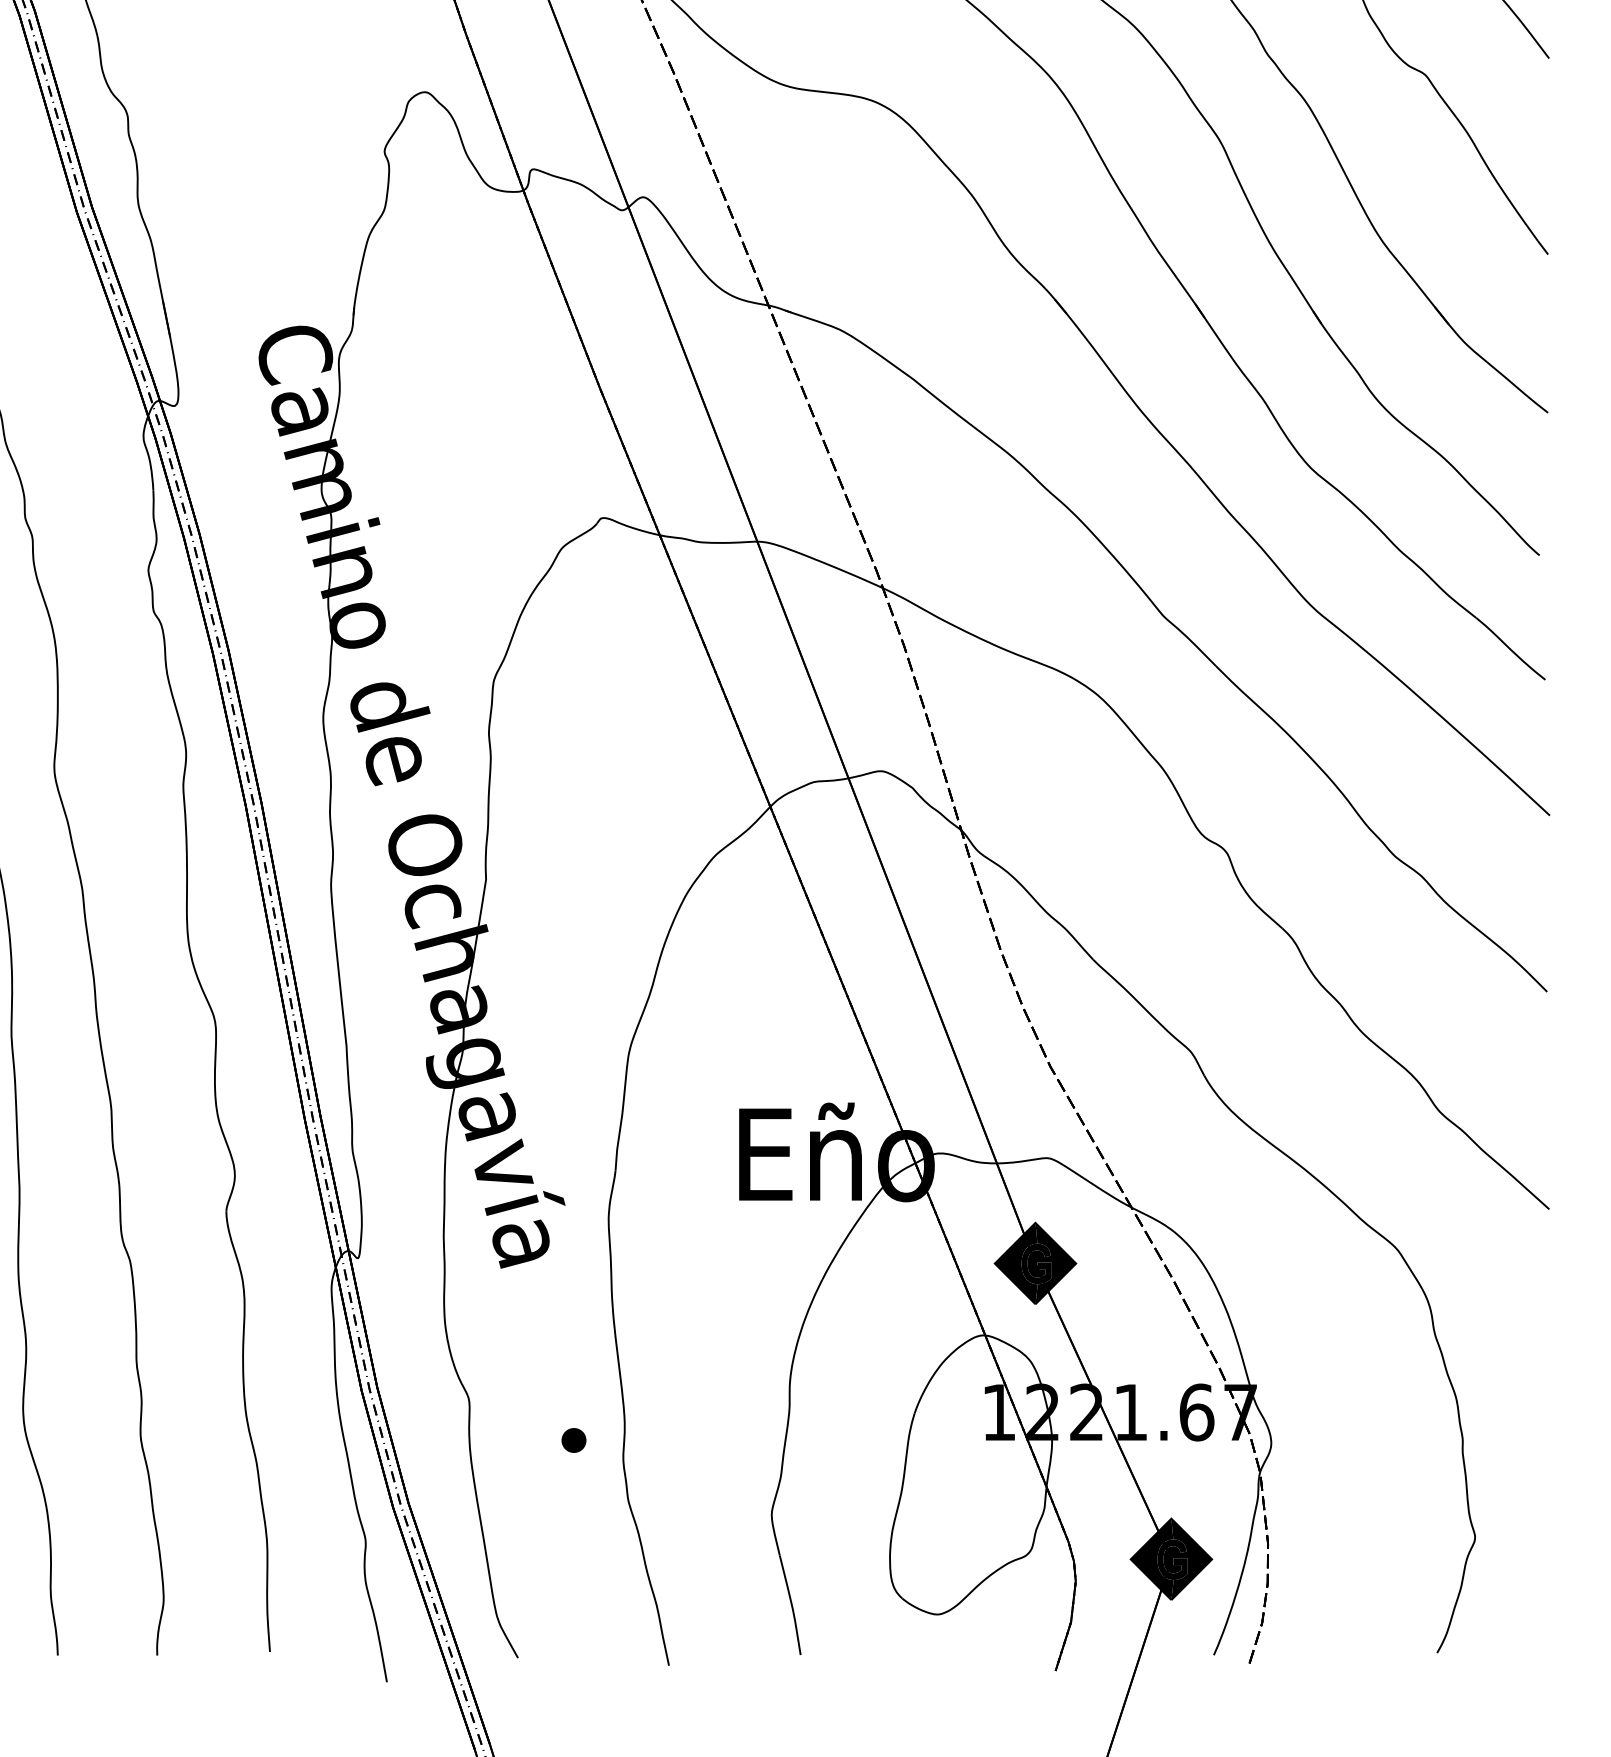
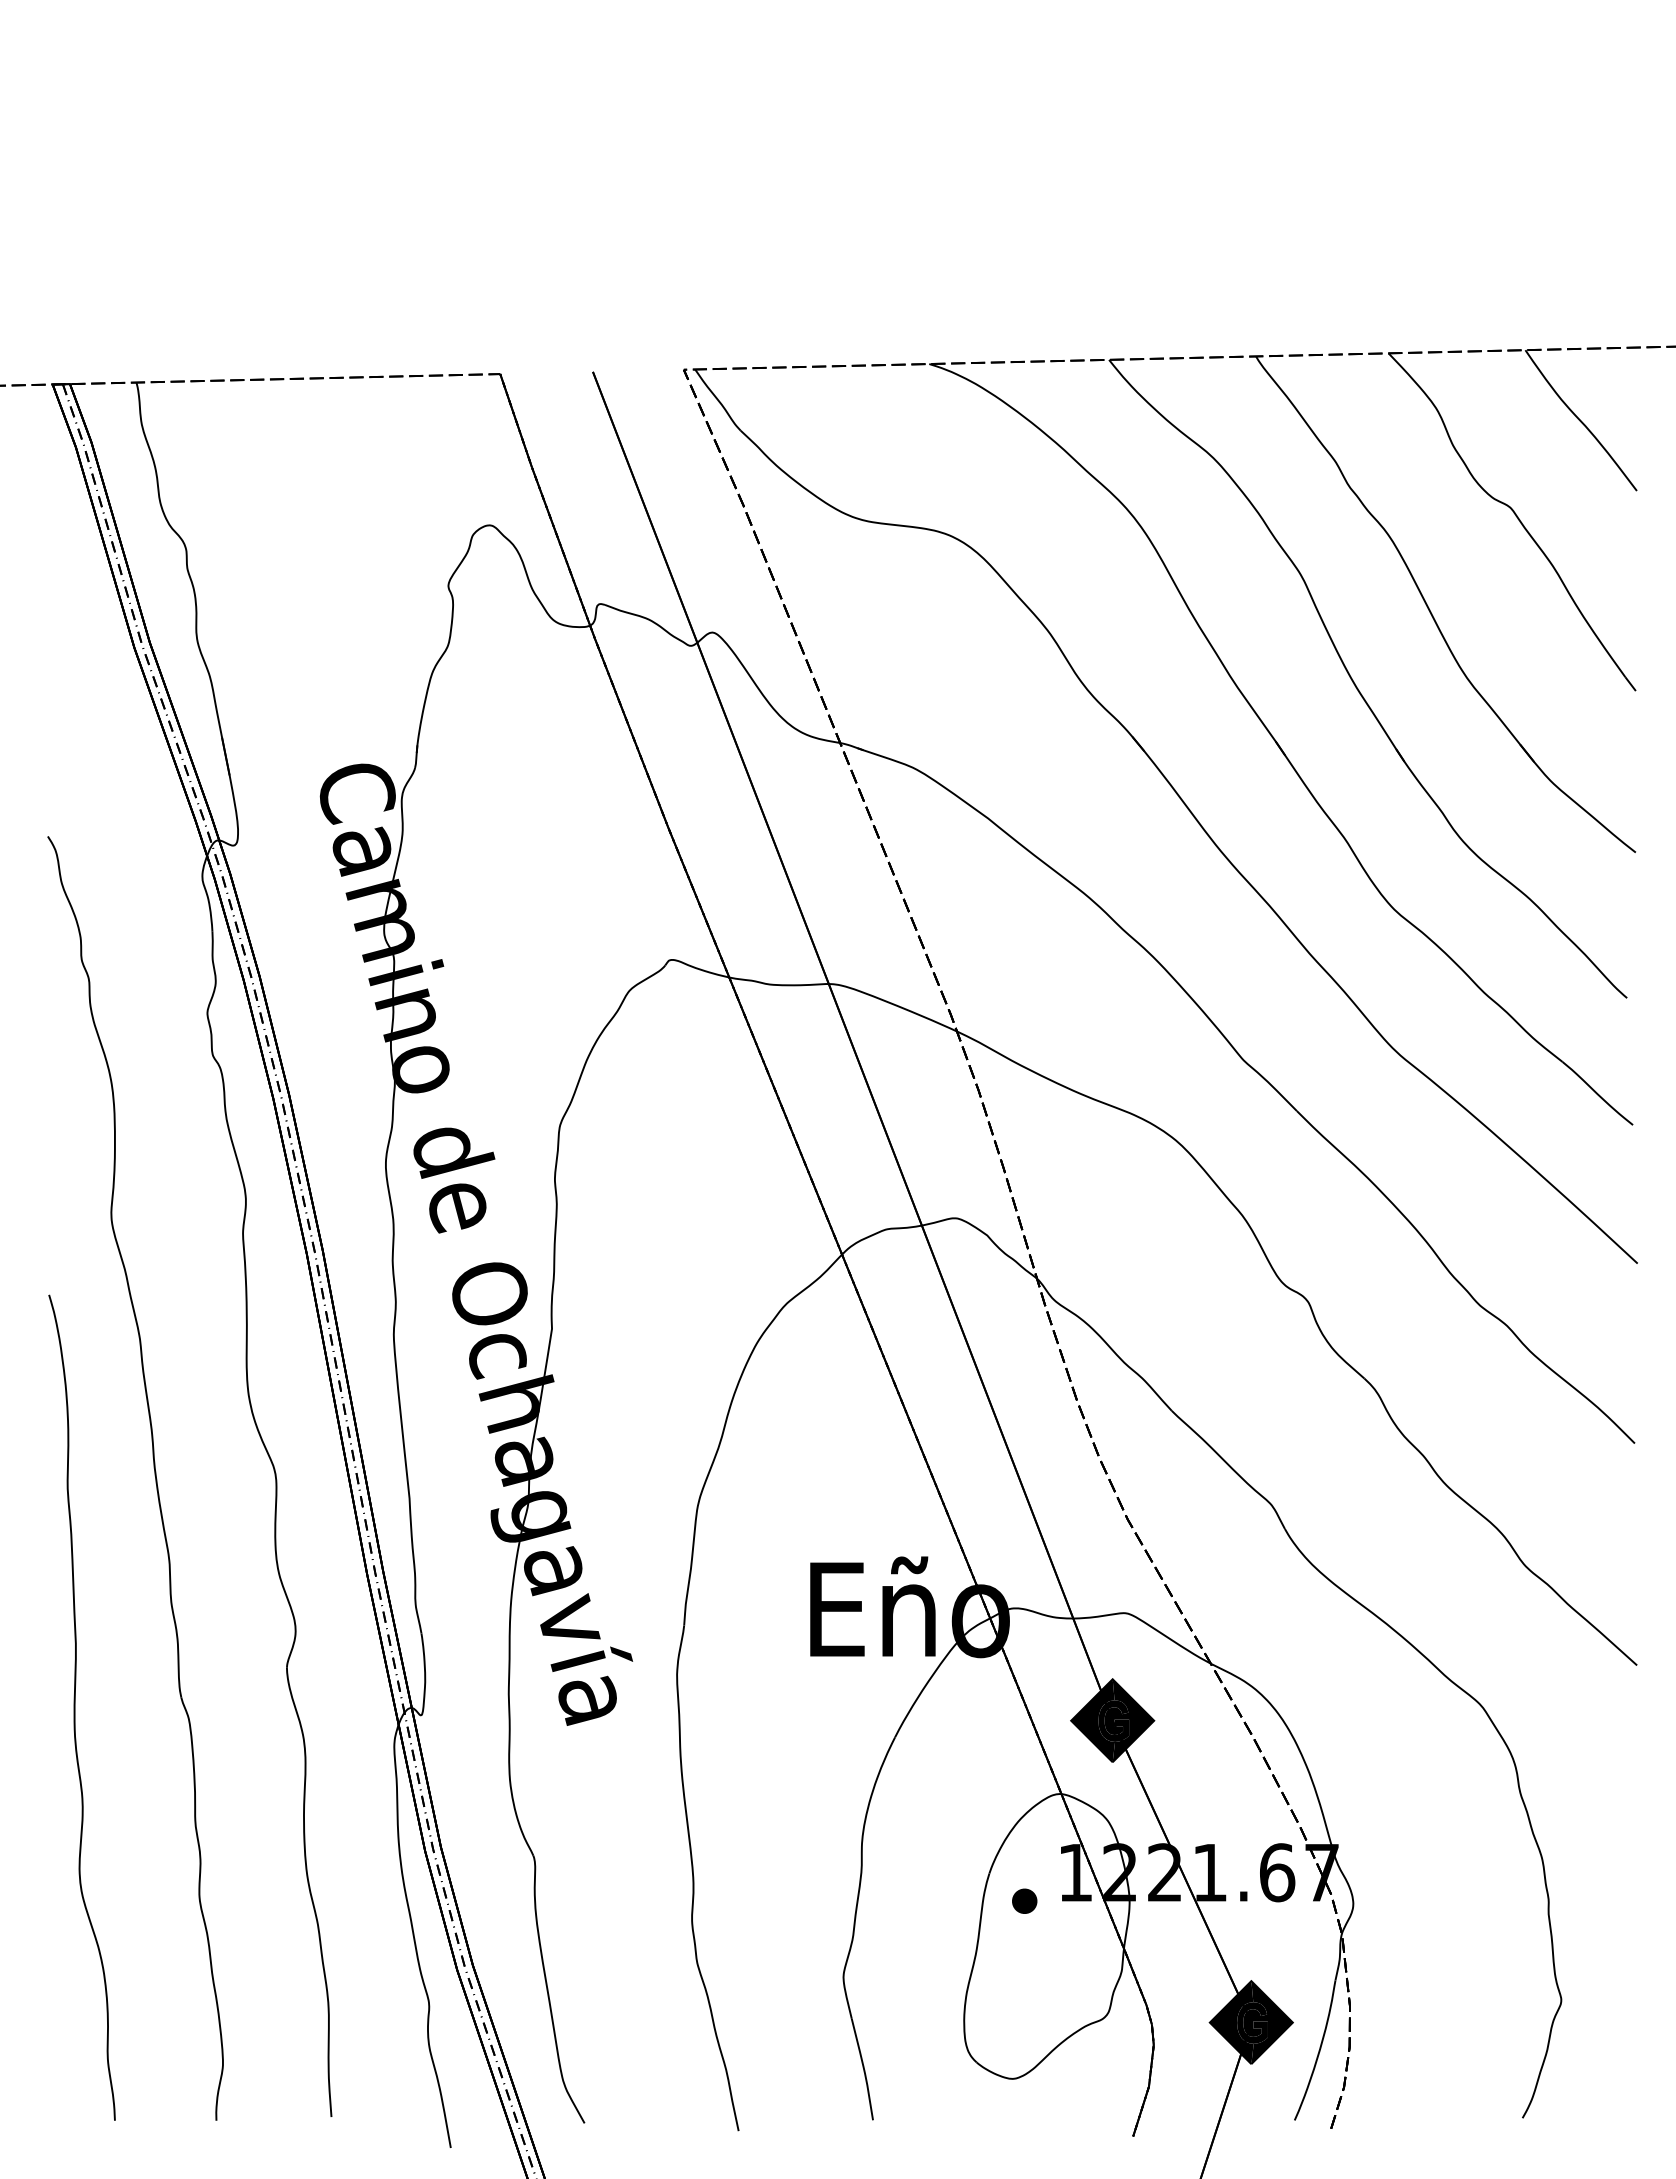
part: (573, 1439) -> (1024, 1900), moved

